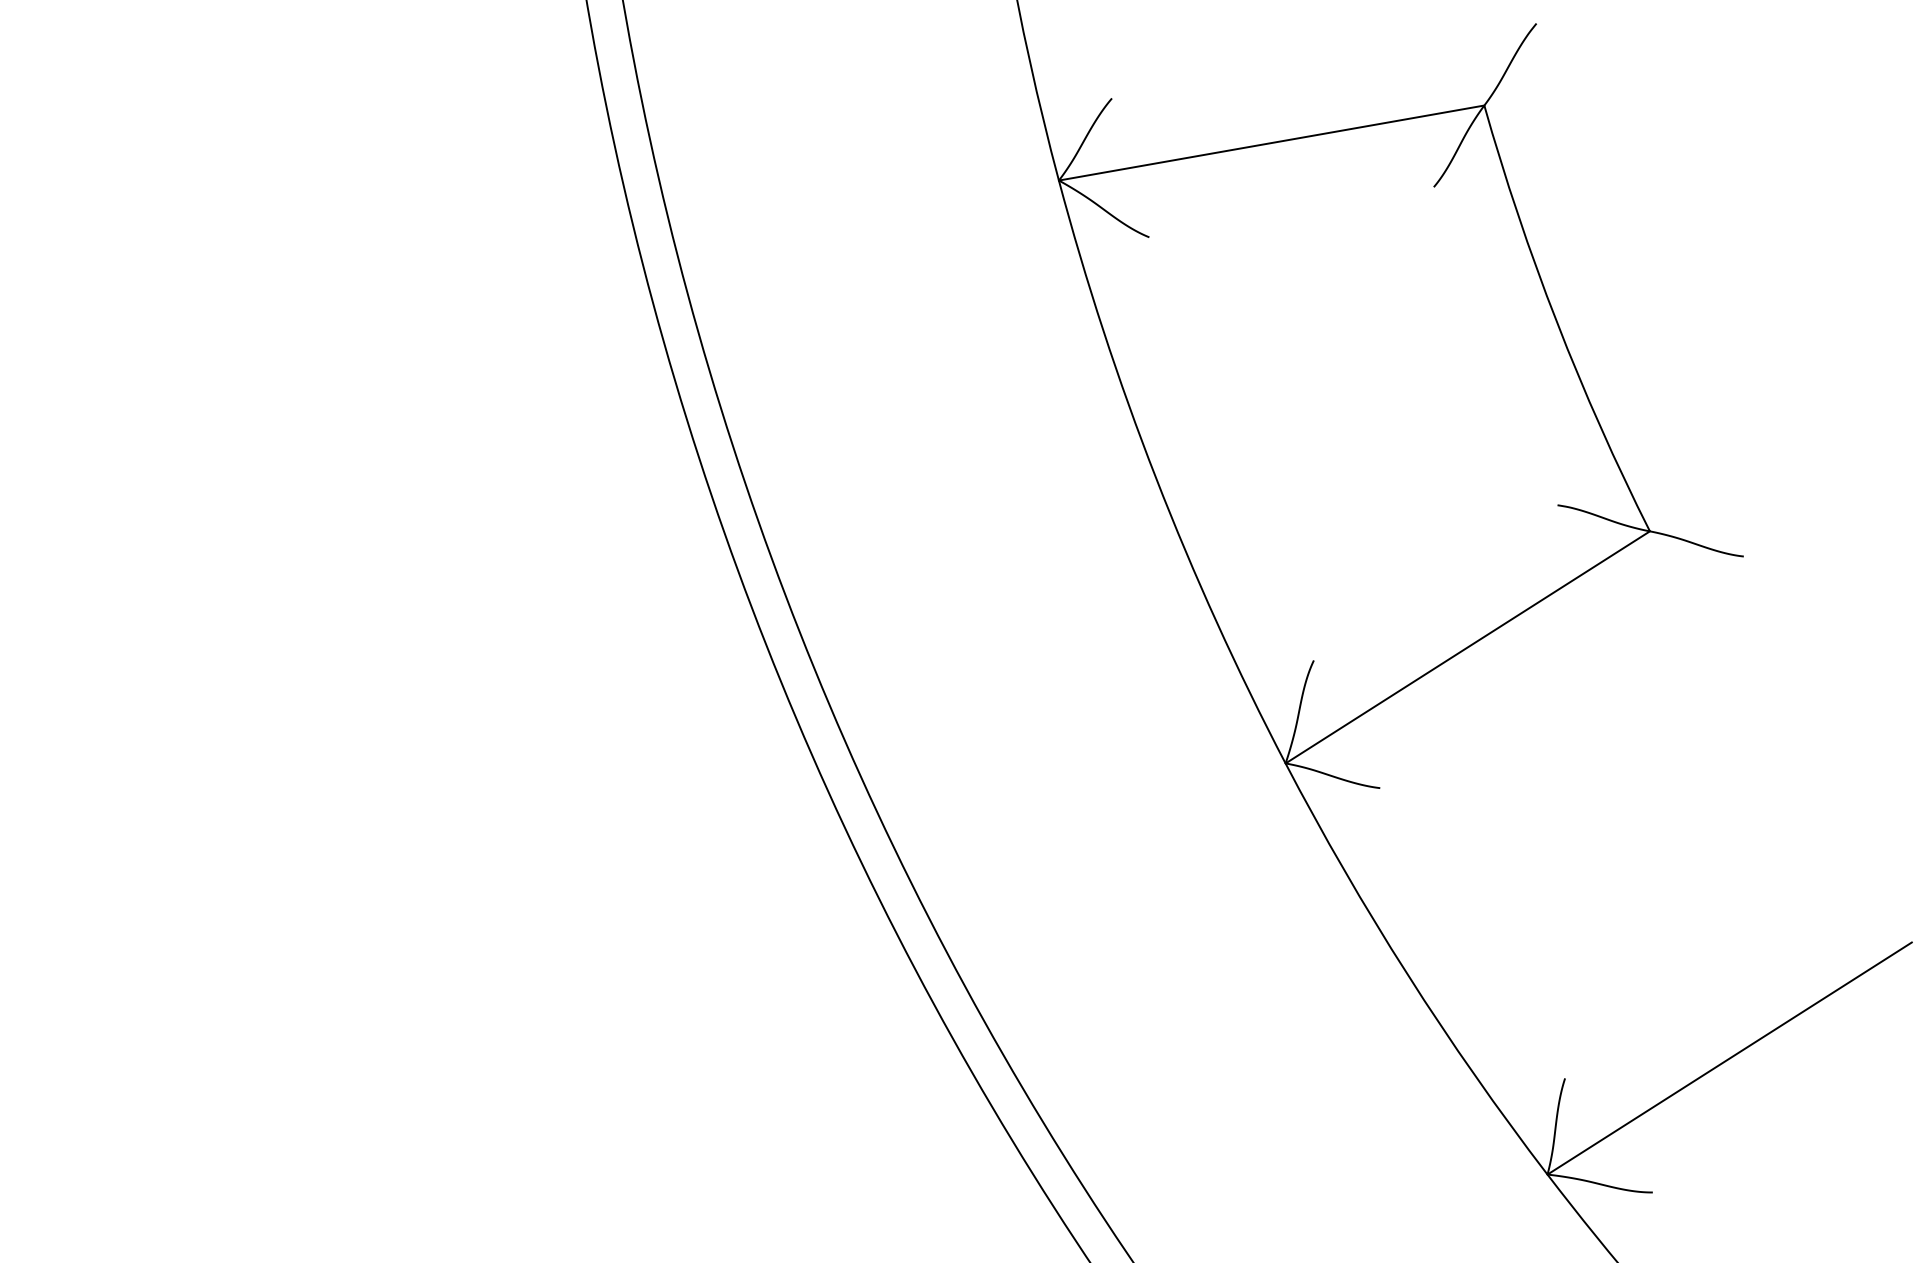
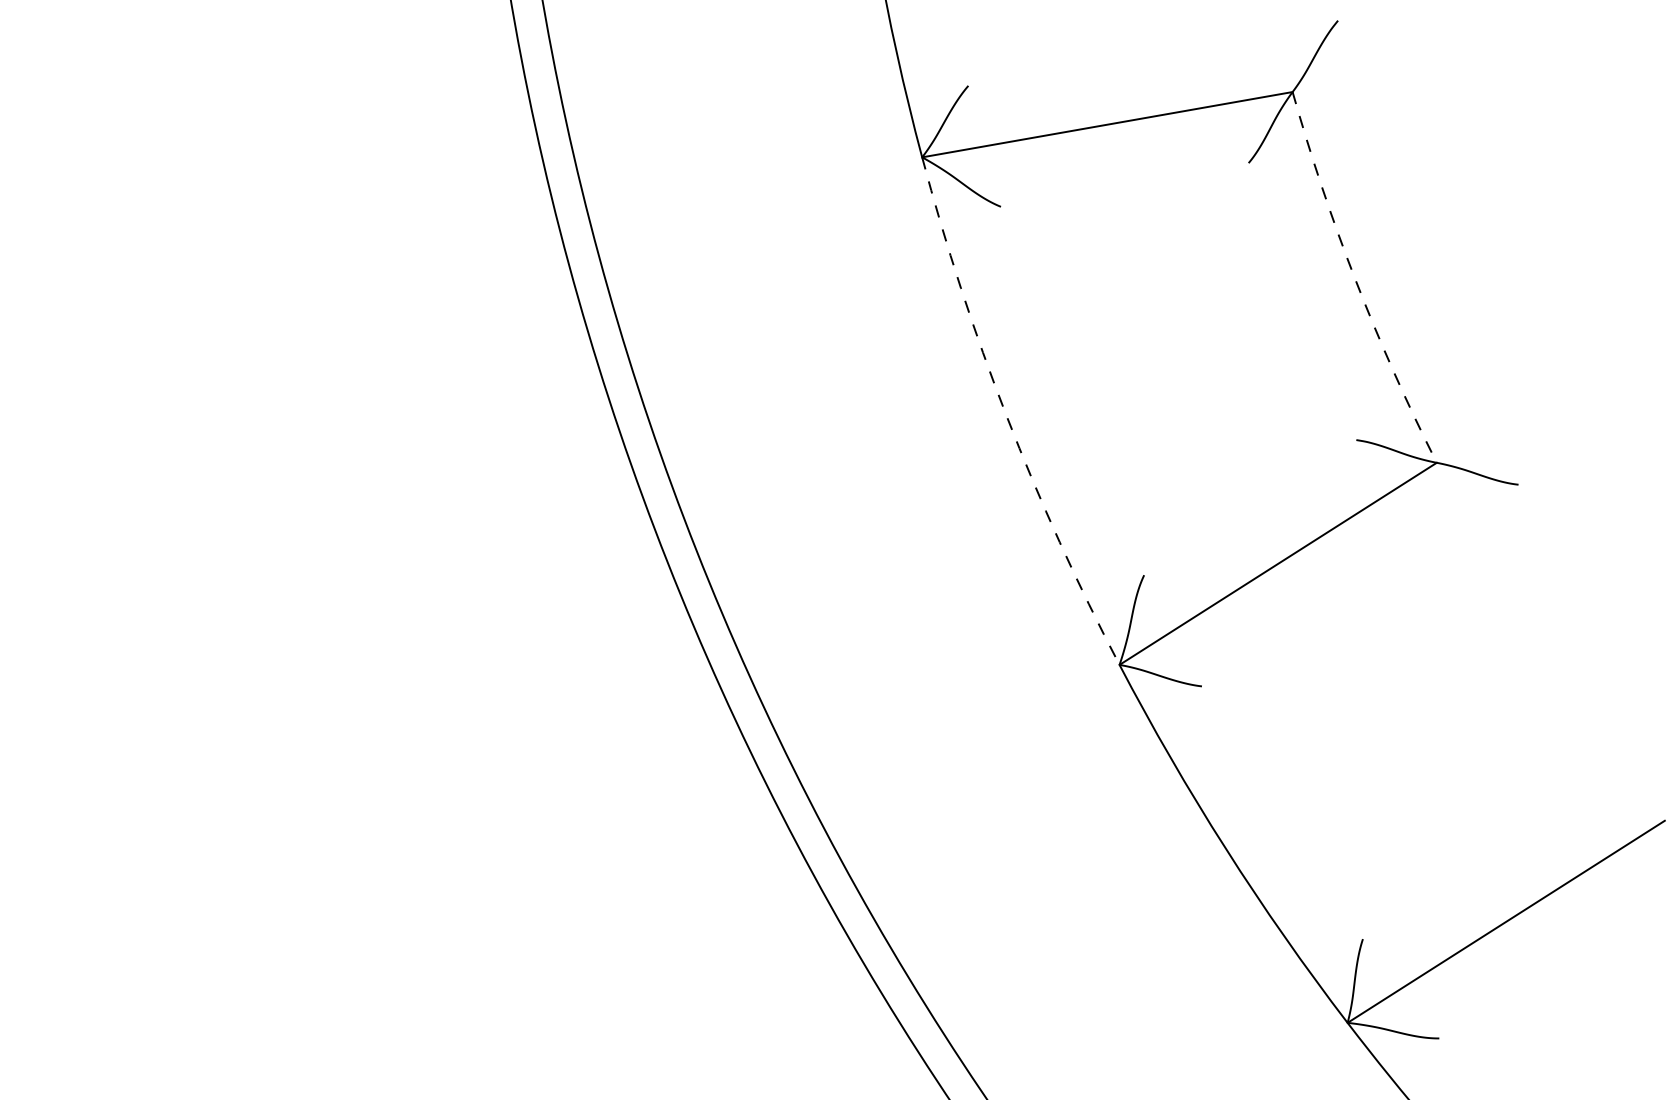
arc: (1557, 322) -> (1356, 280), solid -> dashed
arc: (1156, 478) -> (1007, 416), solid -> dashed

